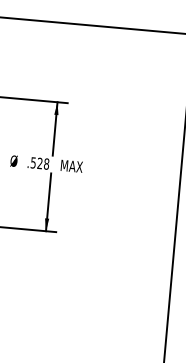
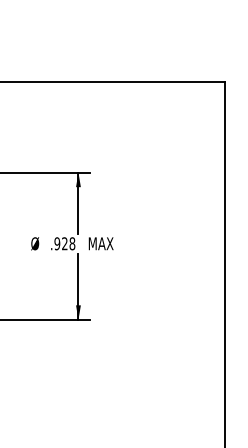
text: (33, 162) -> (57, 243), .528 -> .928

